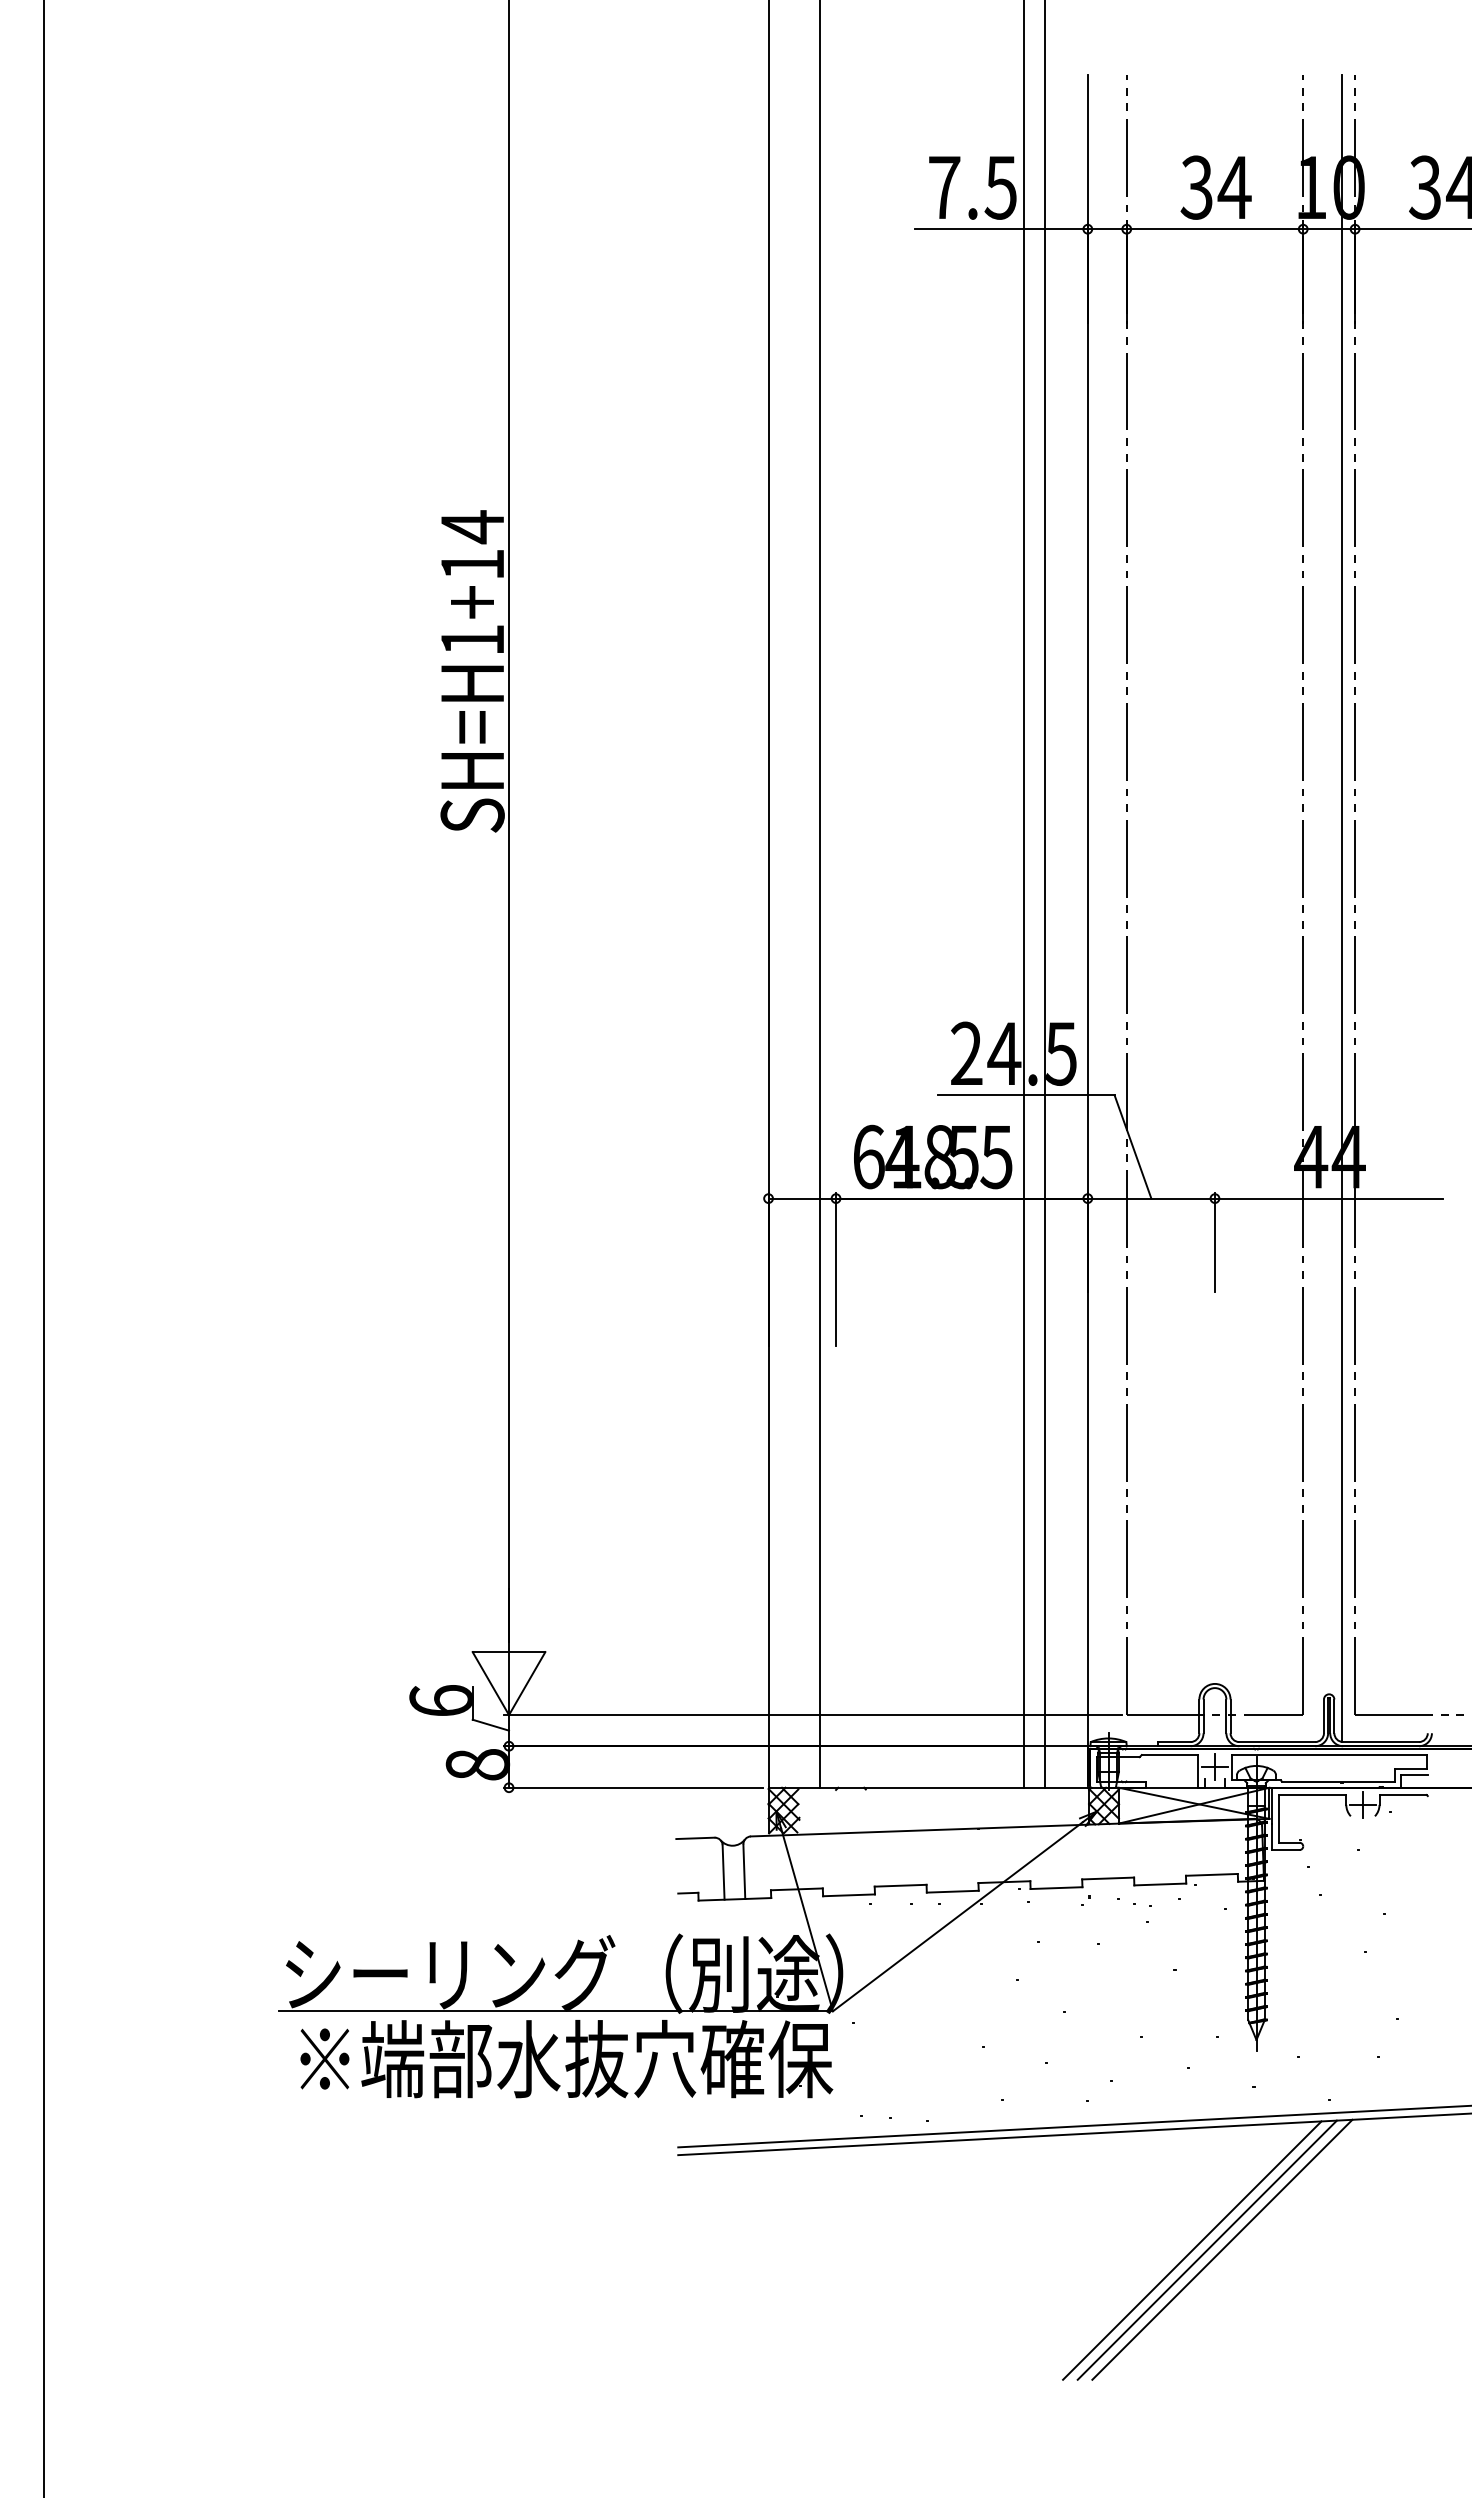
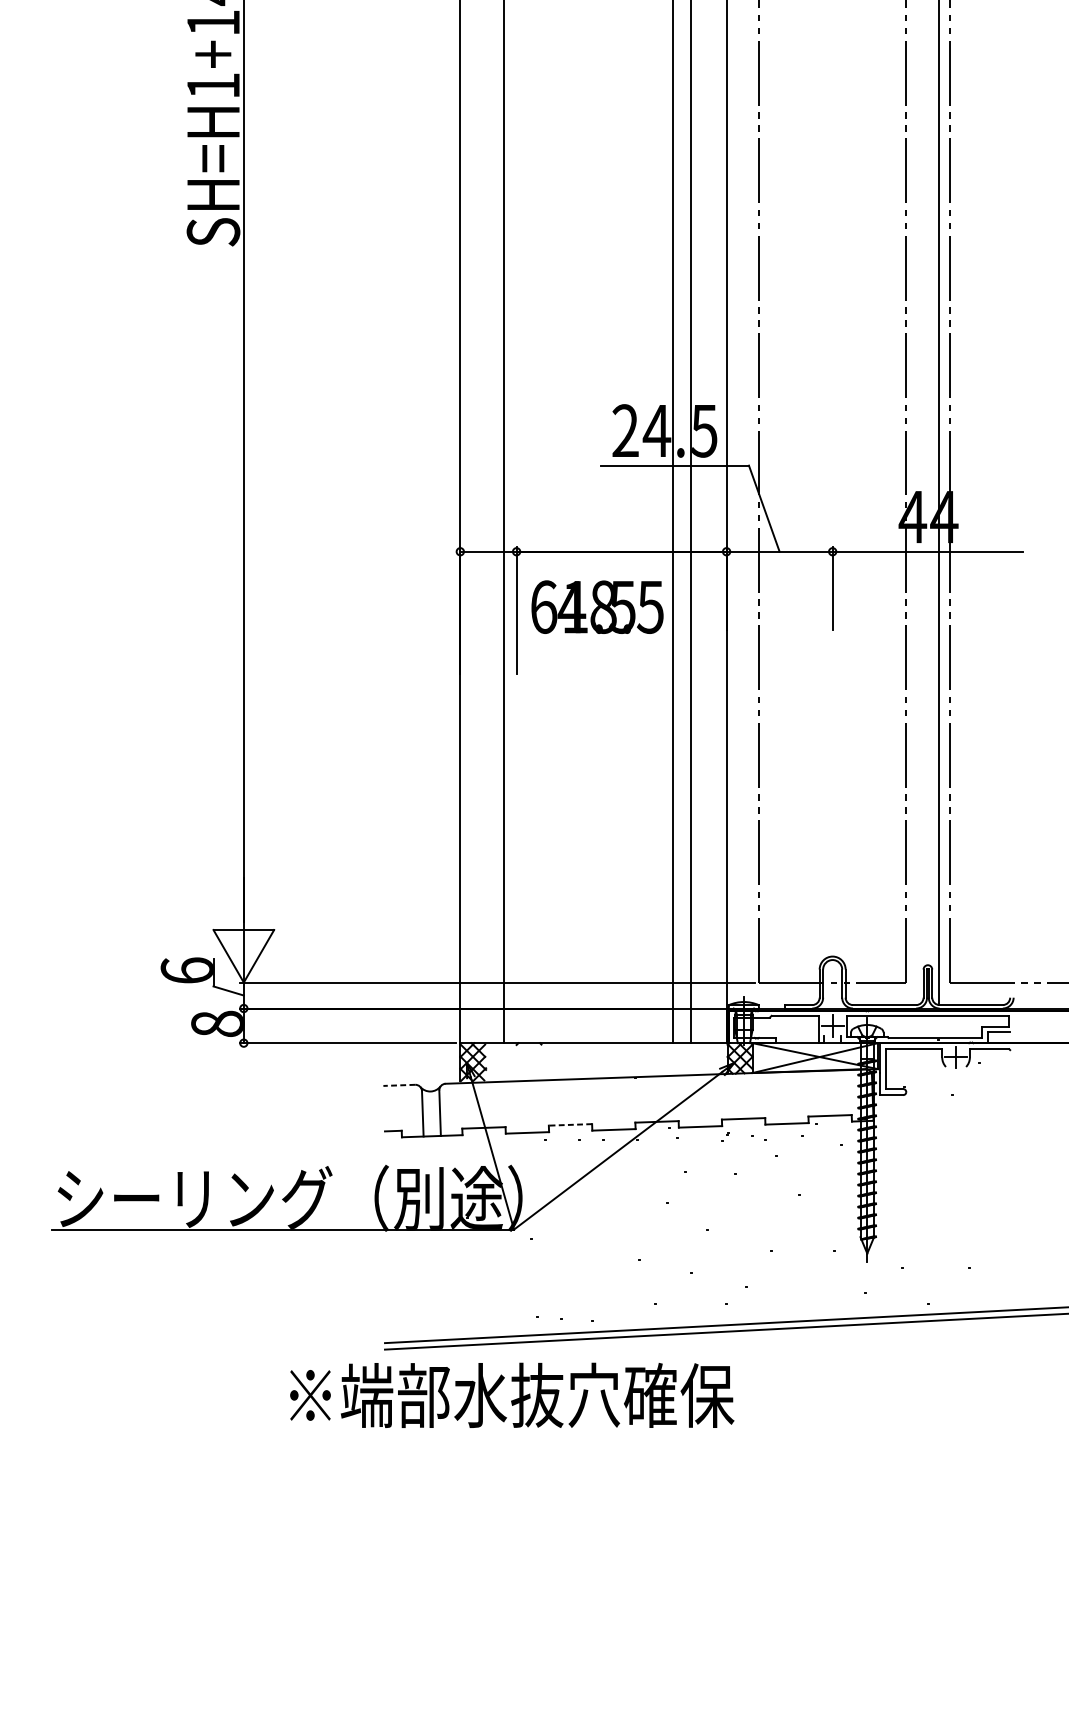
text: (933, 1156) -> (597, 606), moved
line: (694, 1838) -> (398, 1085), solid -> dashed
line: (900, 1885) -> (570, 1124), solid -> dashed
part: (566, 2059) -> (511, 1395), moved
line: (1206, 2249) -> (825, 1428), removed
line: (1222, 2249) -> (838, 1428), removed
line: (1192, 2250) -> (813, 1429), removed

